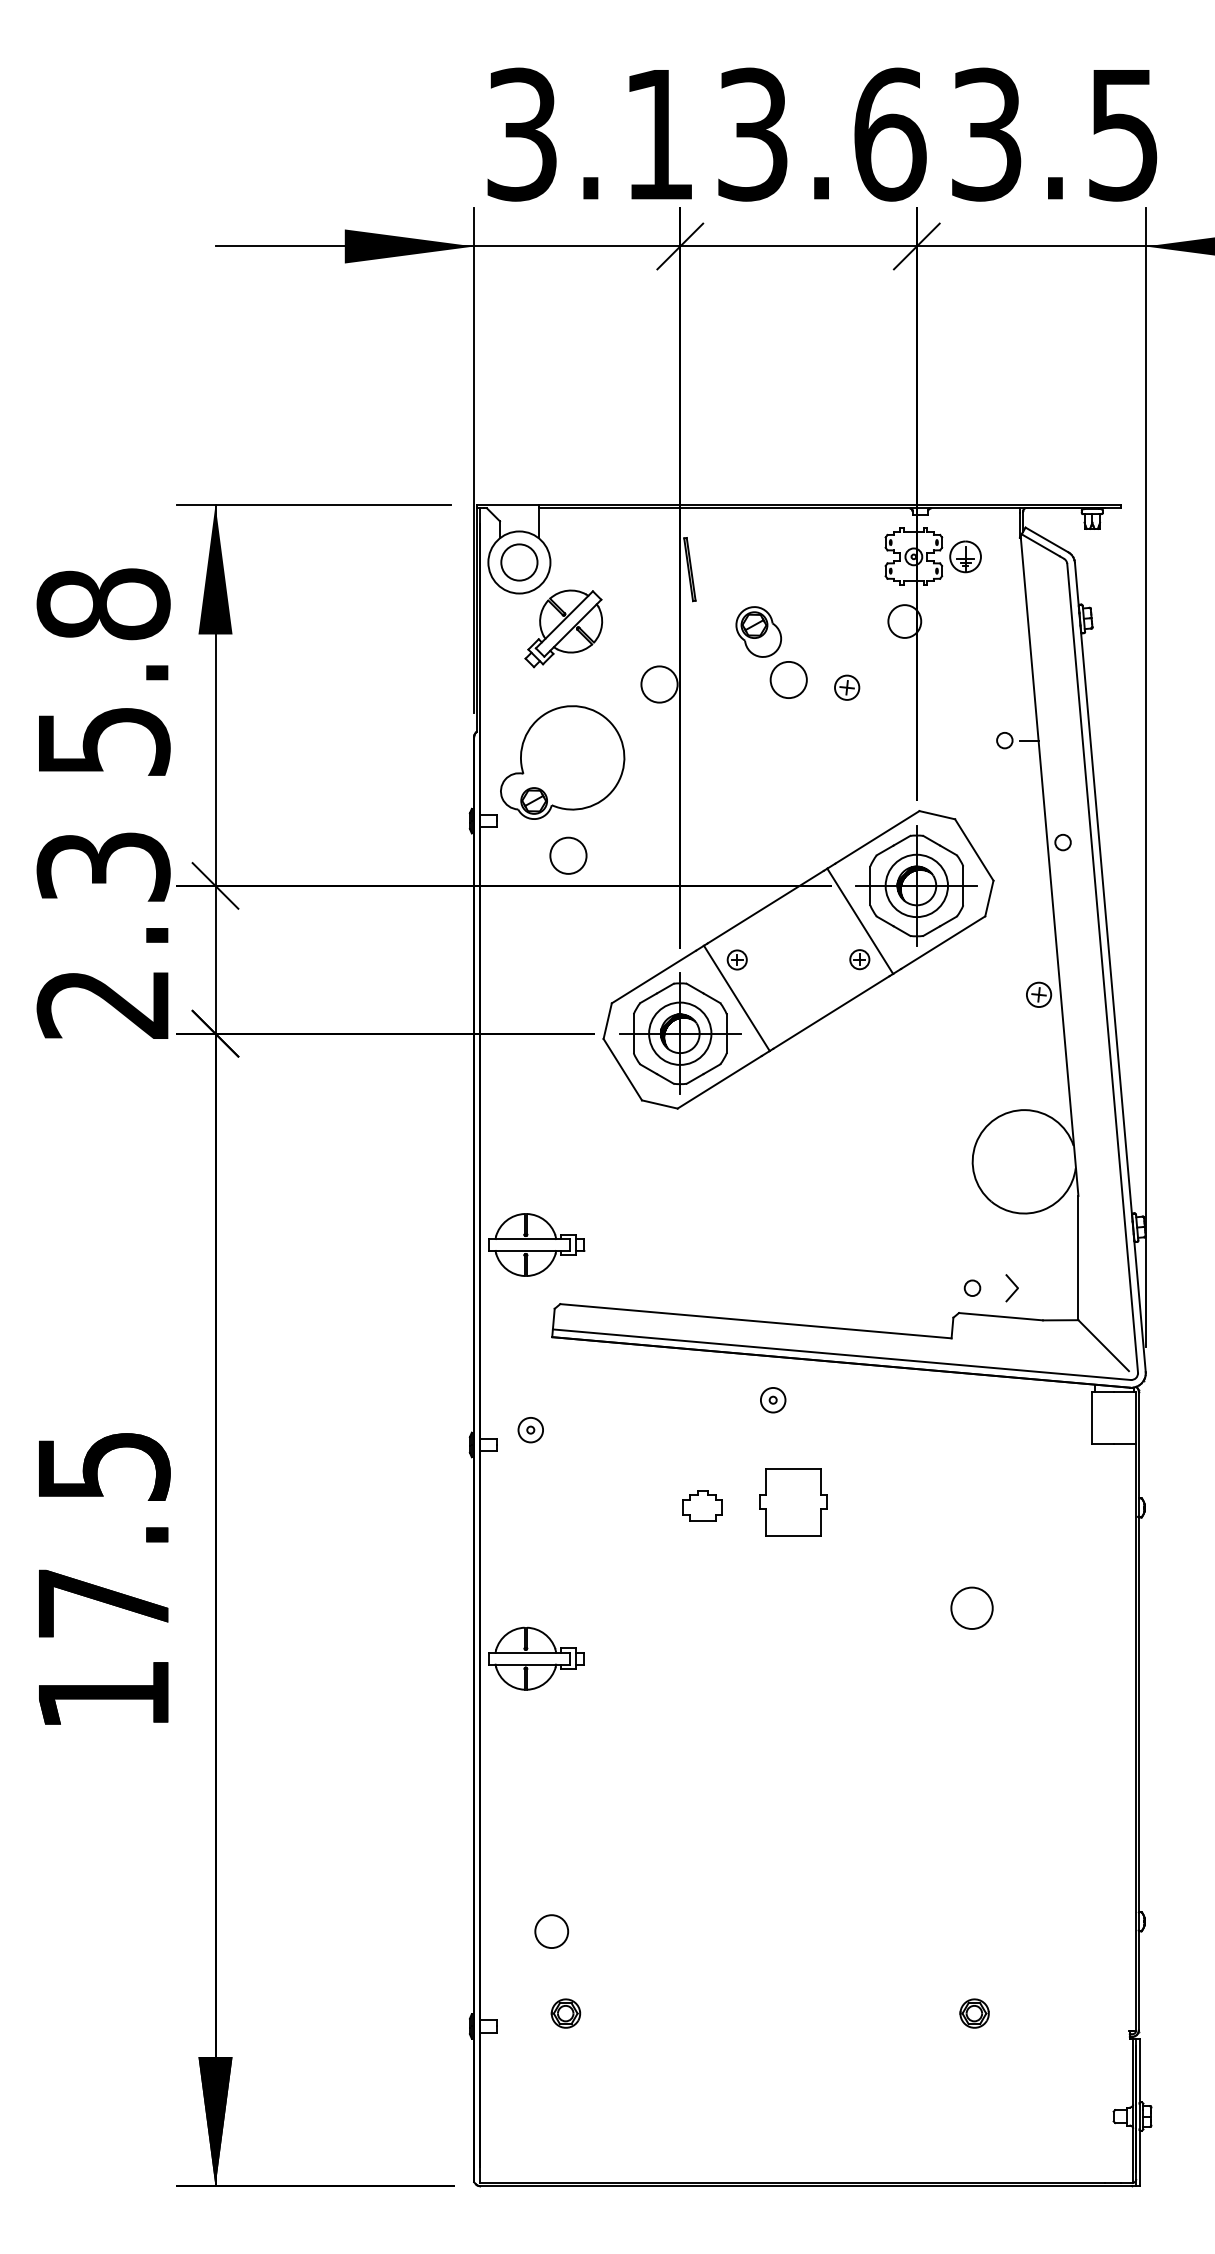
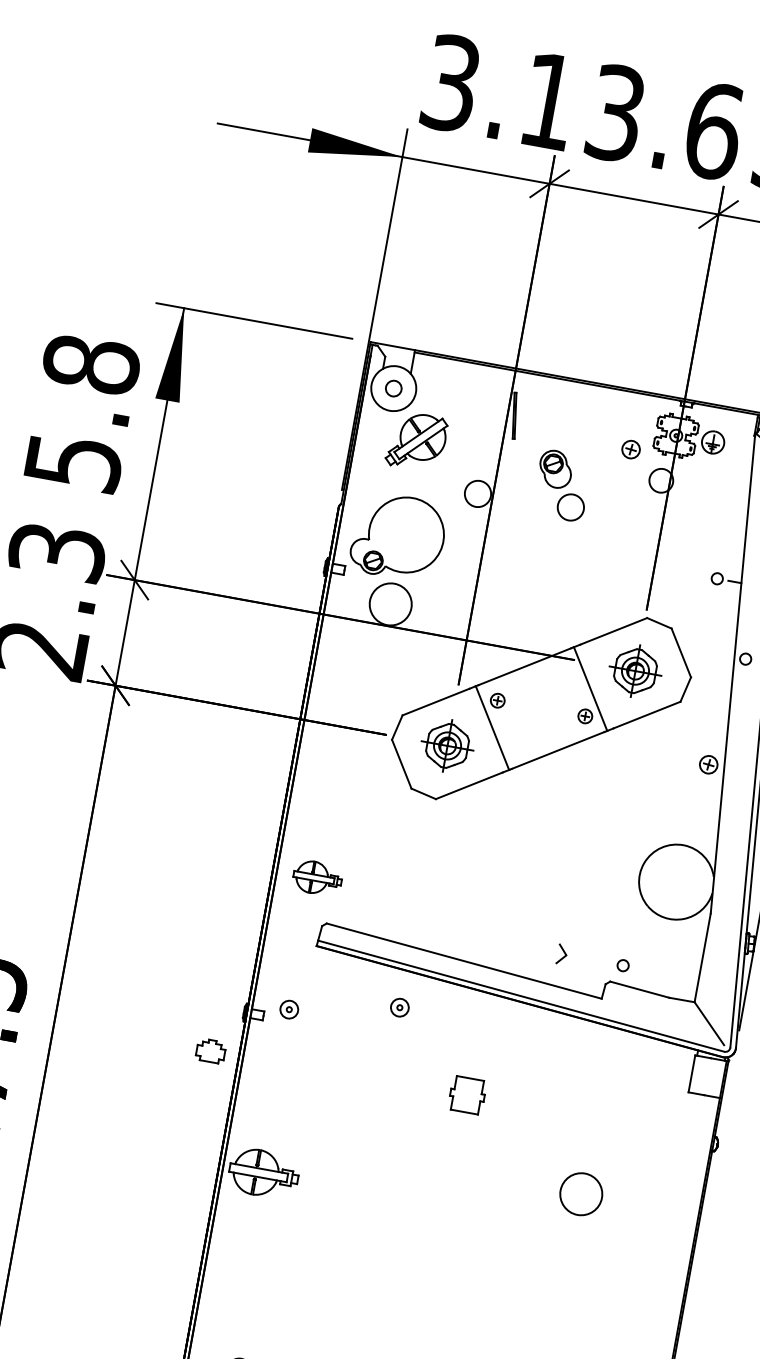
circle: (519, 562) -> (393, 388), size x0.6
part: (847, 687) -> (631, 449), moved
circle: (568, 855) -> (390, 604), size x1.6
part: (916, 885) -> (635, 670), size x0.6
part: (680, 1033) -> (447, 745), size x0.6
part: (536, 1244) -> (317, 877), size x0.7
part: (1011, 1288) -> (561, 954), moved
part: (773, 1400) -> (400, 1007), moved
part: (793, 1502) -> (467, 1095), size x0.7
part: (702, 1505) -> (210, 1050), moved
circle: (971, 1607) -> (580, 1193), size x1.4

